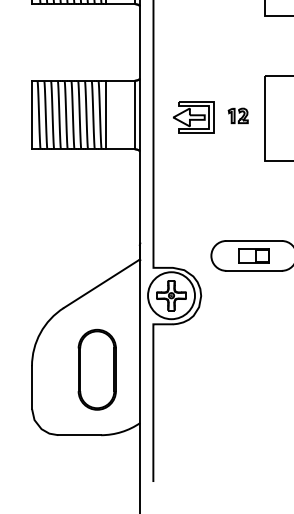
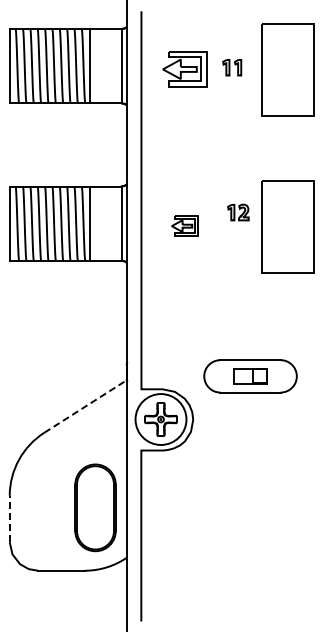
part: (238, 115) -> (238, 212), moved
part: (193, 116) -> (184, 225), size x0.6
line: (101, 283) -> (85, 406), solid -> dashed
part: (97, 369) -> (95, 507), moved
line: (31, 387) -> (9, 518), solid -> dashed

